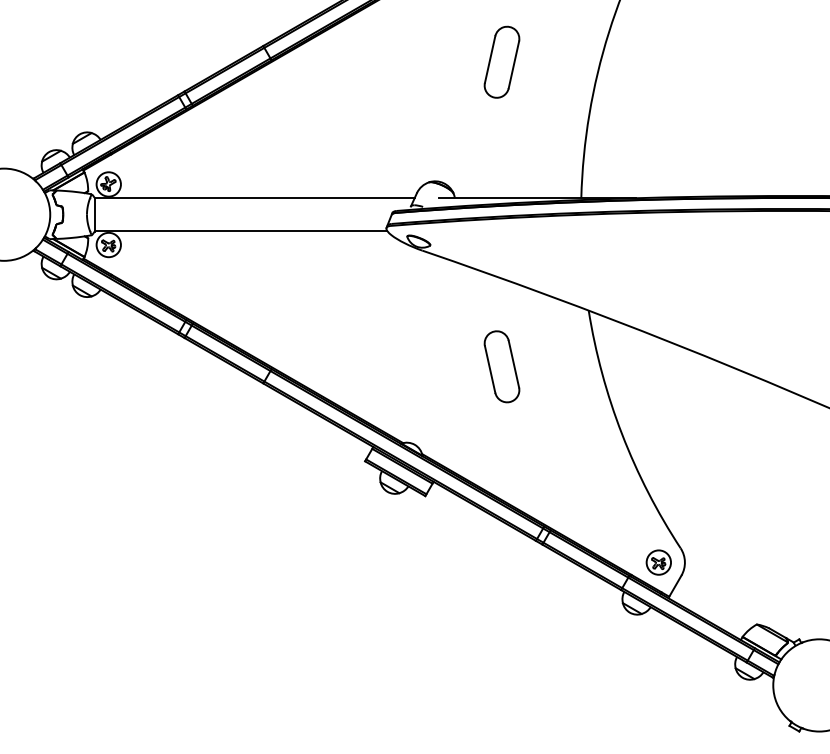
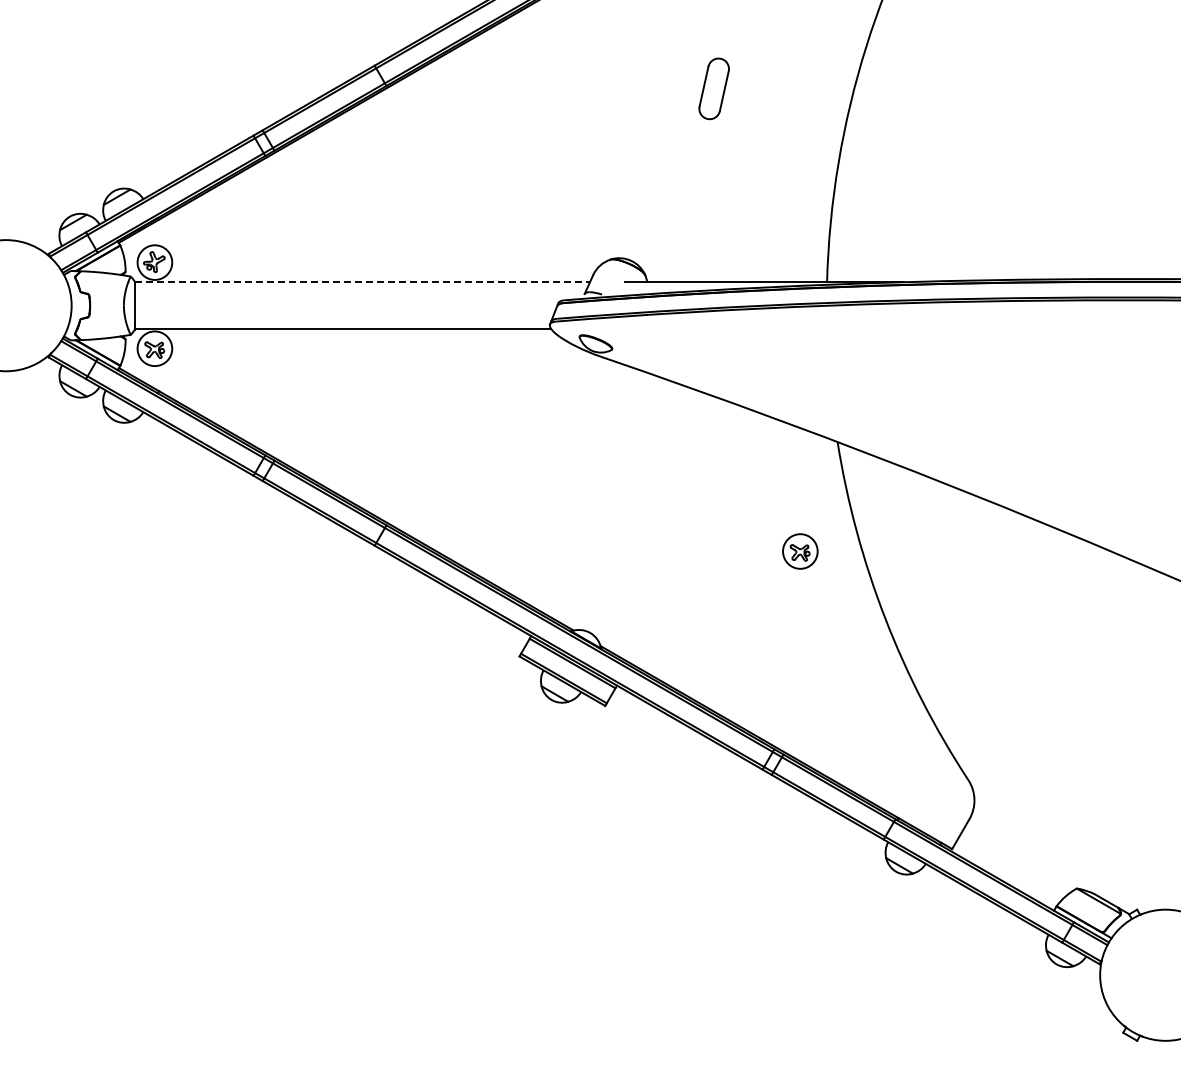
part: (501, 62) -> (713, 88), size x0.6
line: (254, 198) -> (362, 282), solid -> dashed
part: (501, 366) -> (713, 521), removed
part: (658, 562) -> (800, 551), moved

